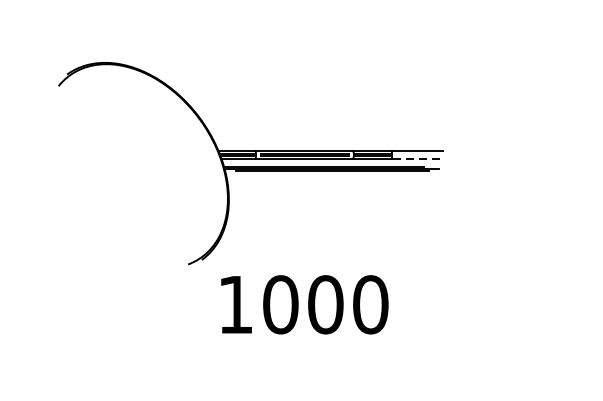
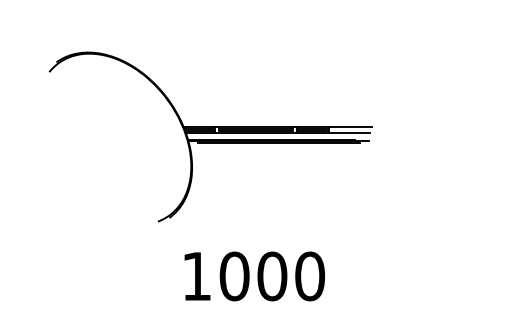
line: (417, 158) -> (350, 132), dashed -> solid
text: (304, 304) -> (254, 276), moved

